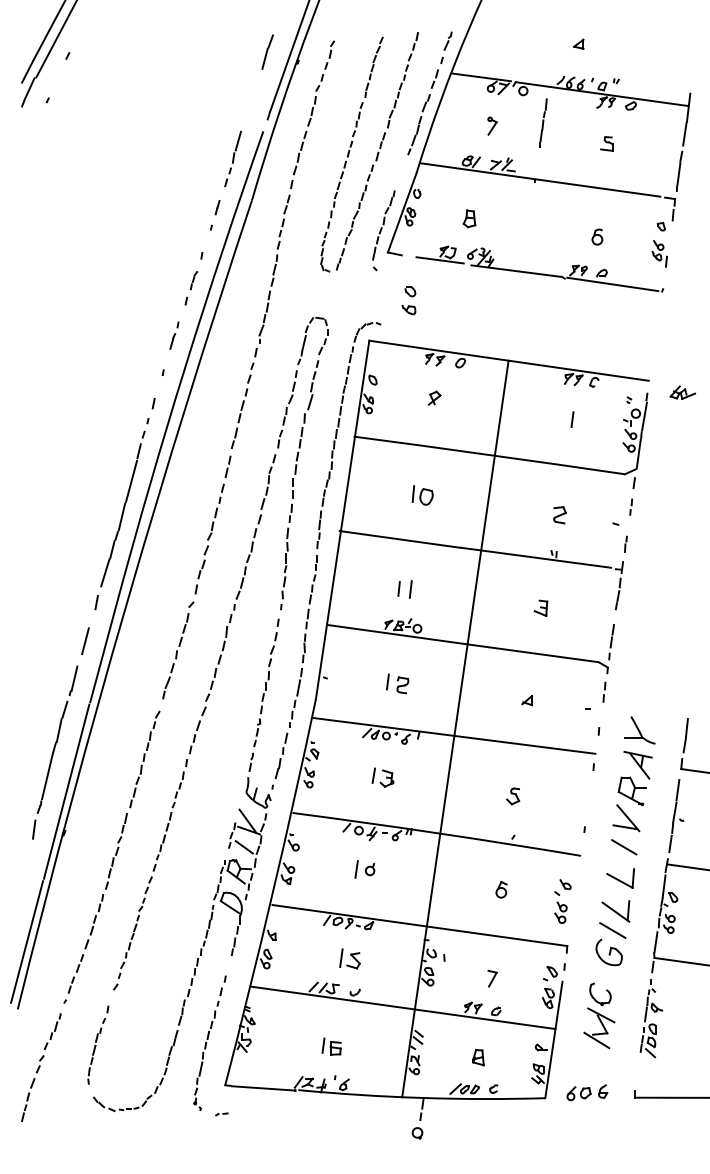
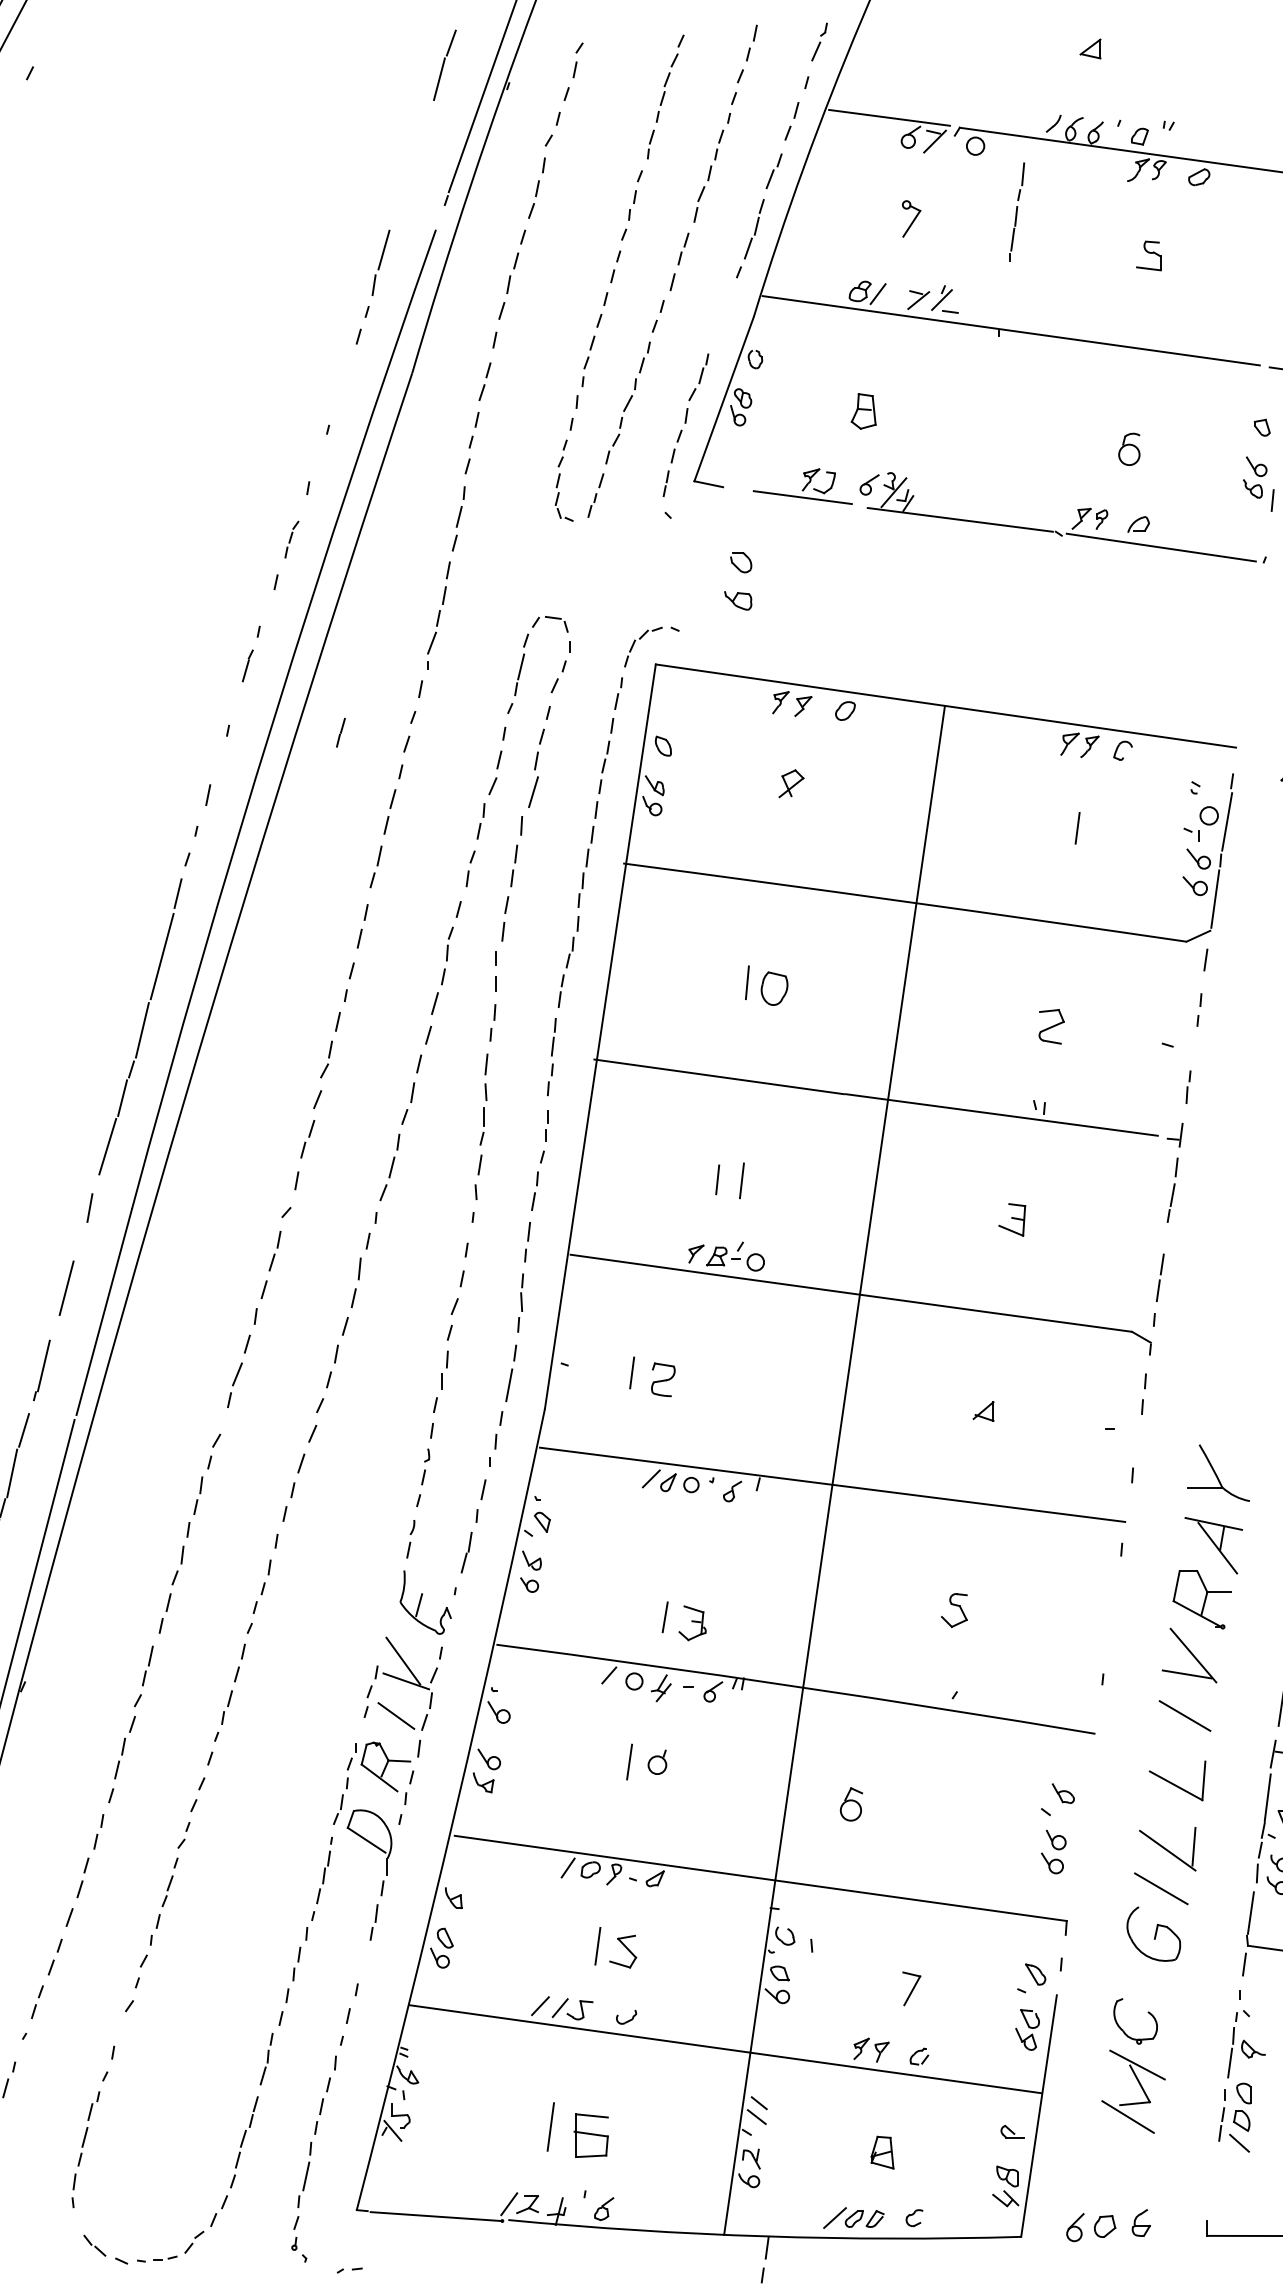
line: (217, 207) -> (340, 732), moved
part: (397, 683) -> (652, 1376), moved
part: (382, 777) -> (683, 1620), moved
part: (501, 889) -> (851, 1803), moved
part: (331, 1046) -> (577, 2129), size x1.6

